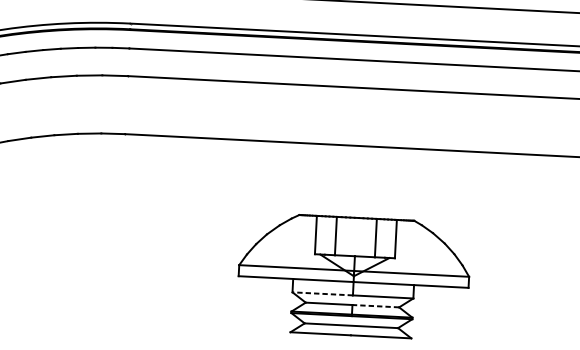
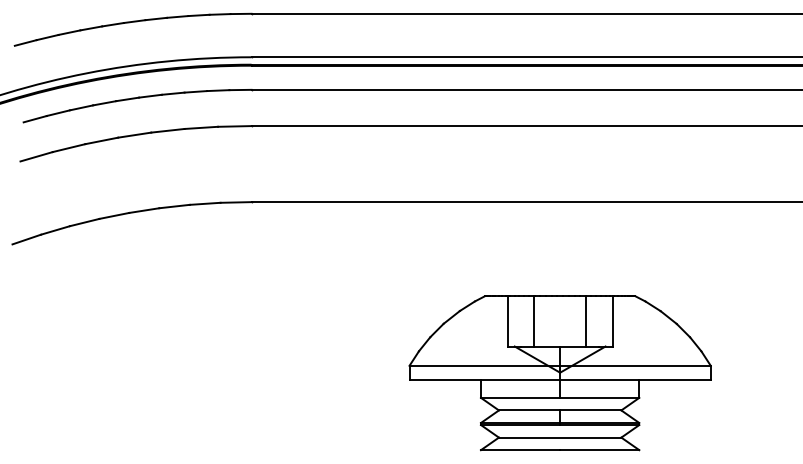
line: (322, 293) -> (520, 397), dashed -> solid
line: (375, 306) -> (590, 410), dashed -> solid

